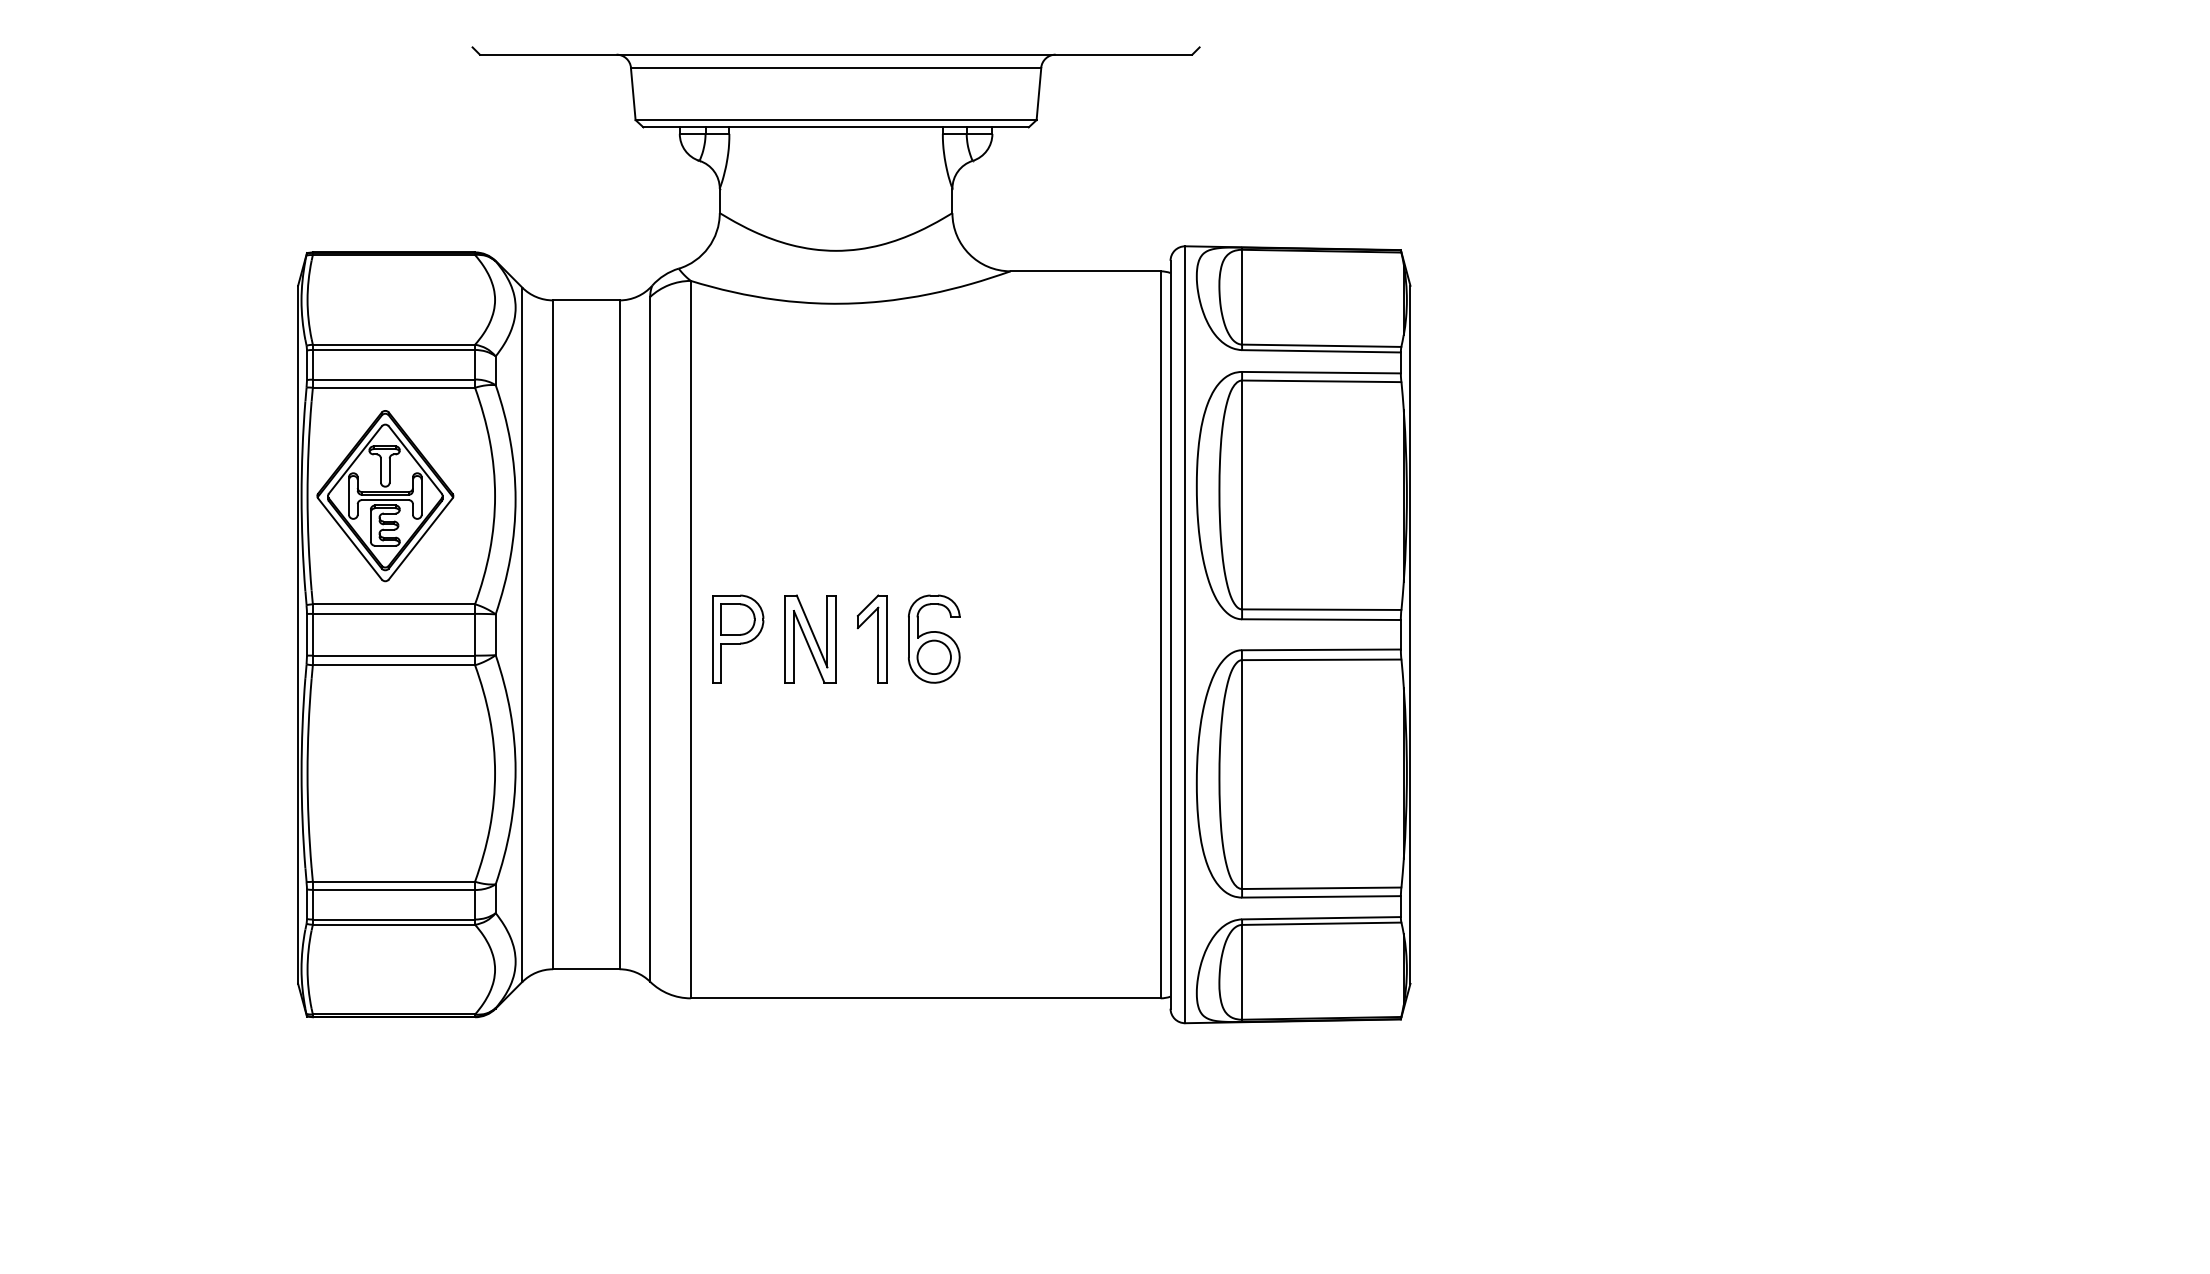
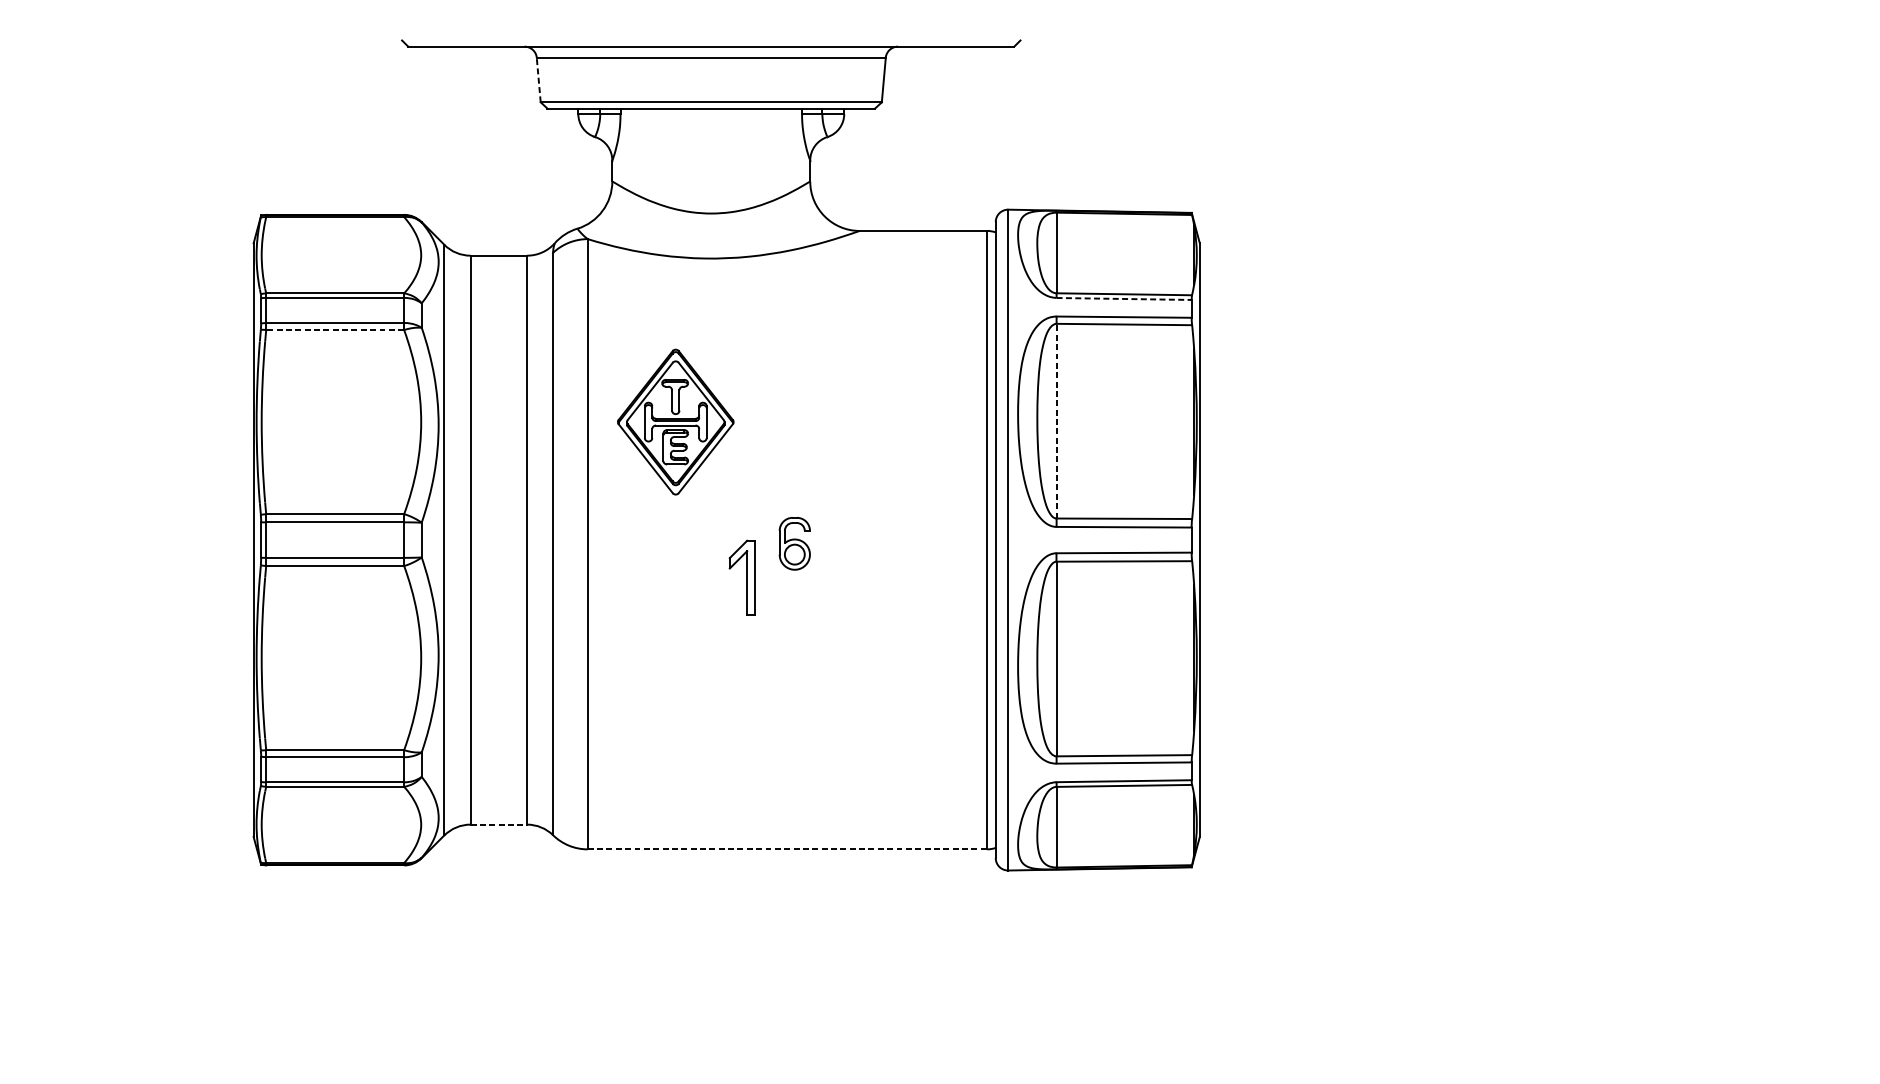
line: (633, 93) -> (538, 79), solid -> dashed
line: (1321, 351) -> (1124, 299), solid -> dashed
line: (393, 387) -> (334, 329), solid -> dashed
line: (1242, 494) -> (1056, 420), solid -> dashed
part: (385, 496) -> (675, 422), moved
part: (738, 638) -> (628, 543), removed
part: (810, 638) -> (689, 543), removed
part: (871, 638) -> (741, 577), moved
part: (934, 638) -> (794, 543), size x0.7
line: (586, 969) -> (498, 824), solid -> dashed
line: (925, 998) -> (787, 849), solid -> dashed

